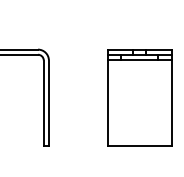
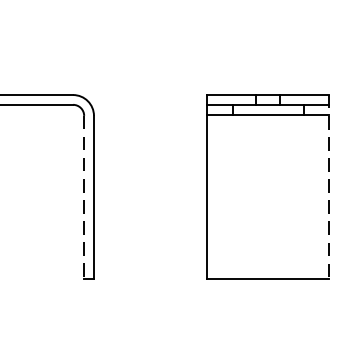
line: (171, 98) -> (328, 188), solid -> dashed
line: (43, 103) -> (83, 198), solid -> dashed

